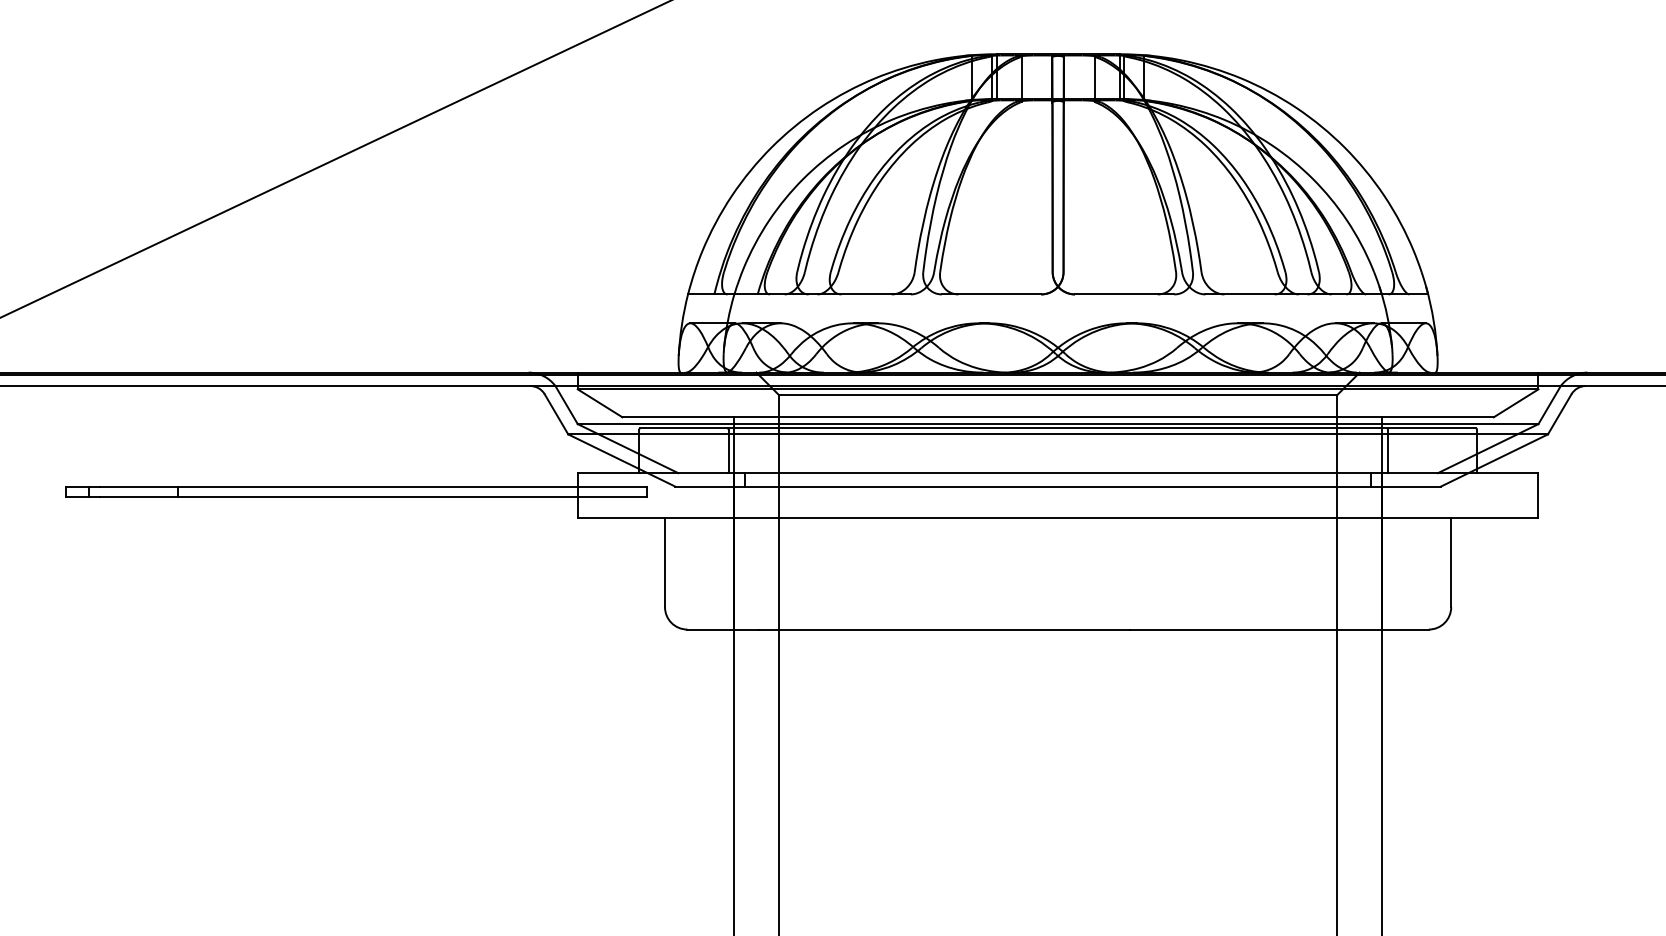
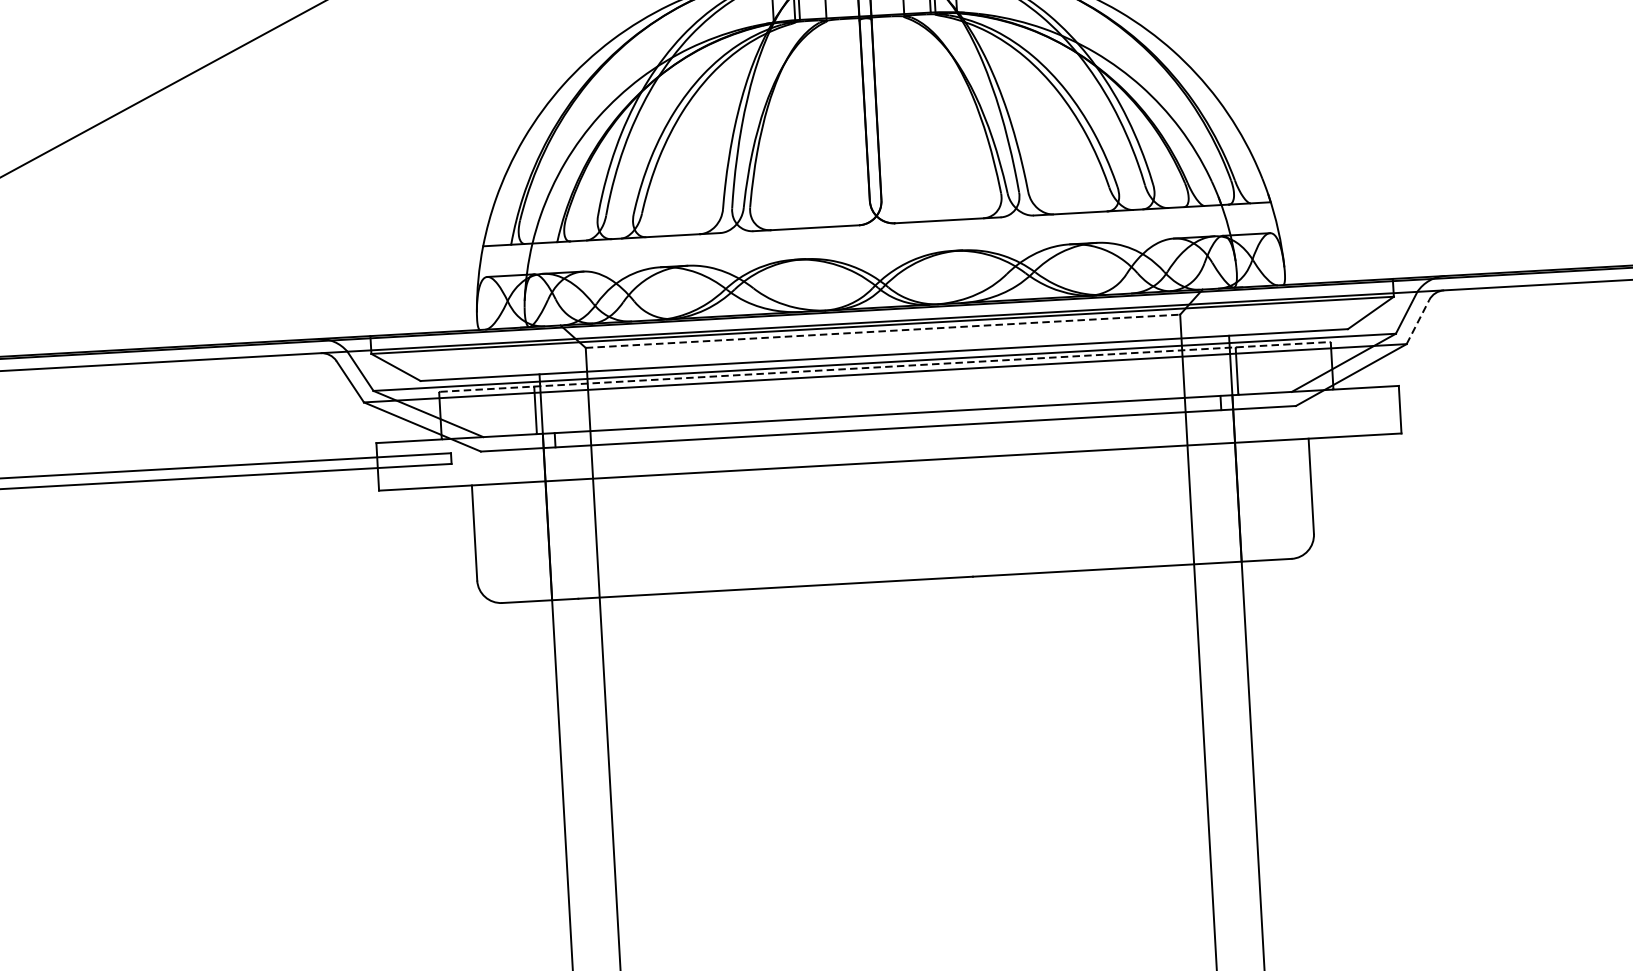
line: (1058, 394) -> (883, 330), solid -> dashed
line: (1559, 413) -> (1417, 321), solid -> dashed
line: (1058, 428) -> (885, 366), solid -> dashed

